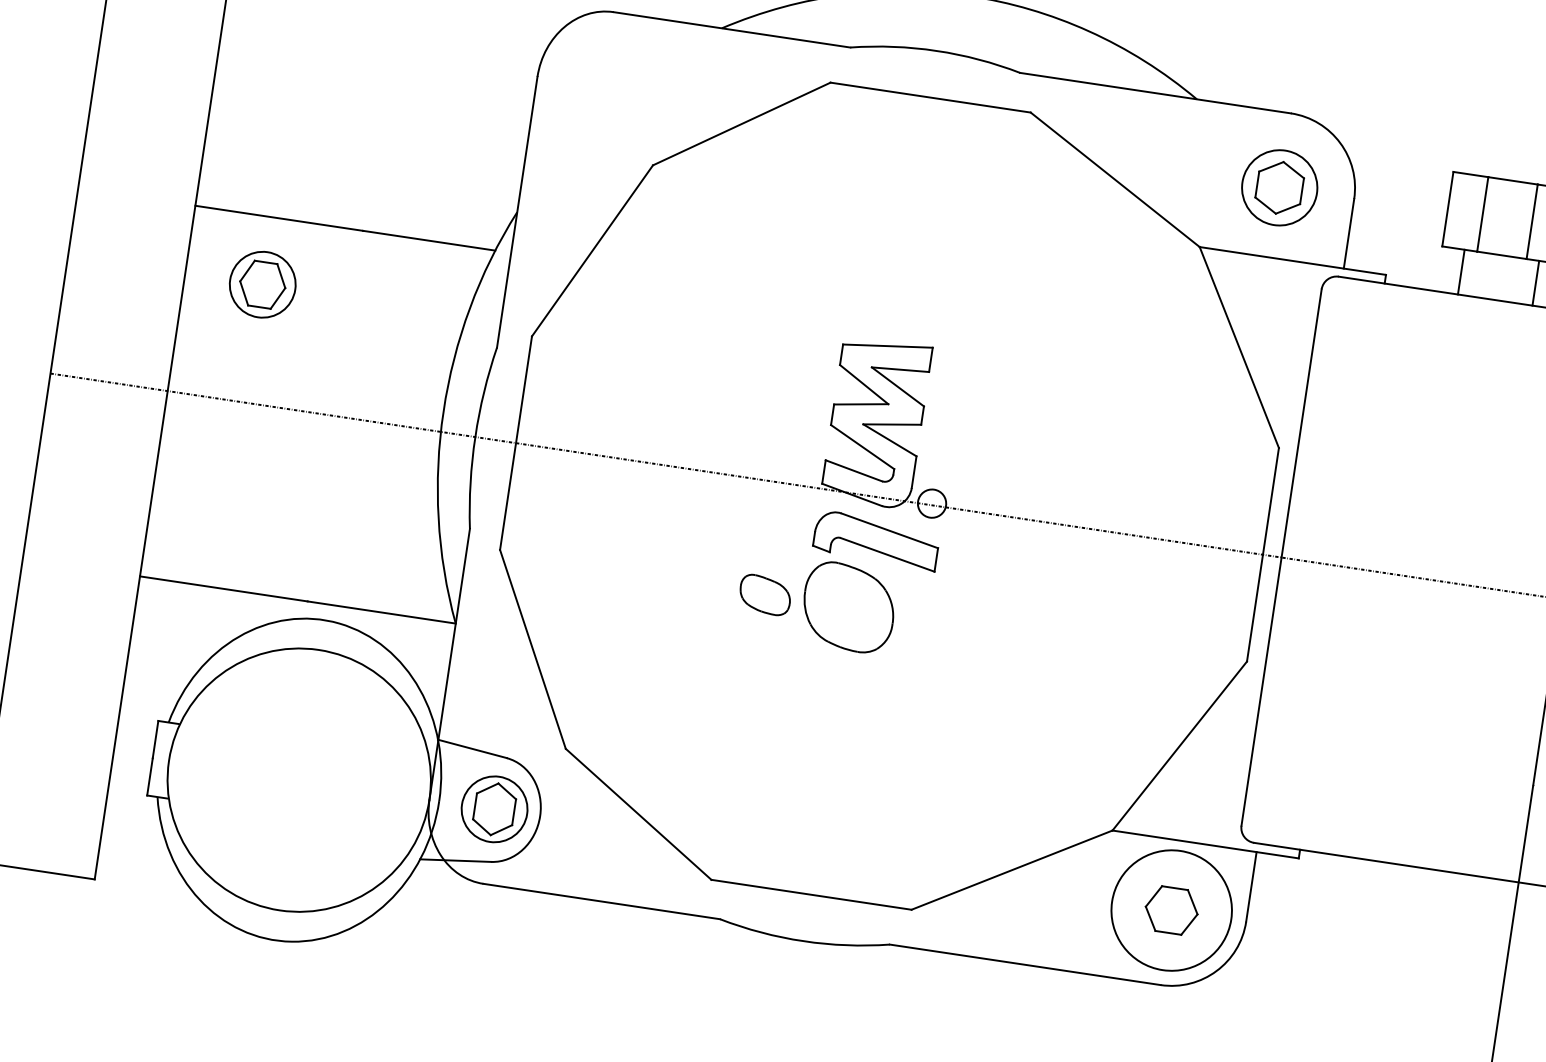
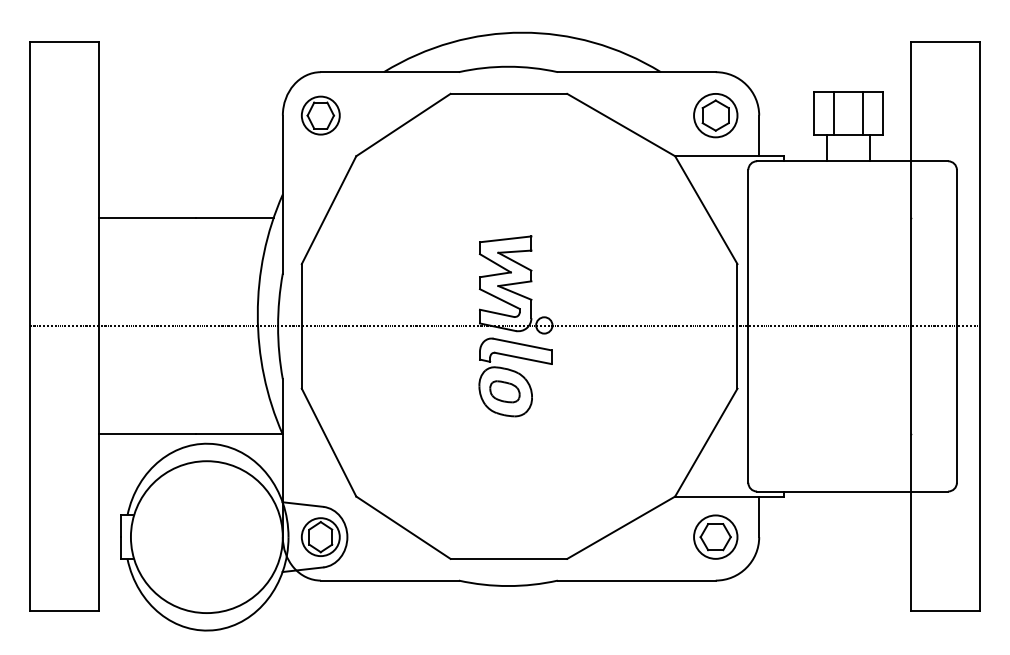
part: (262, 284) -> (320, 115), moved
part: (764, 594) -> (504, 391), moved
circle: (1171, 909) -> (715, 536), size x0.62

